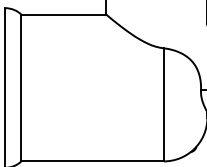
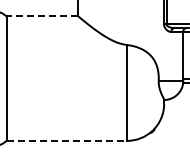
line: (63, 14) -> (42, 16), solid -> dashed
line: (93, 160) -> (67, 140), solid -> dashed

